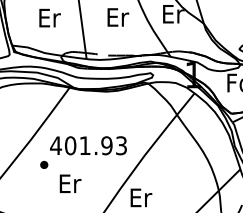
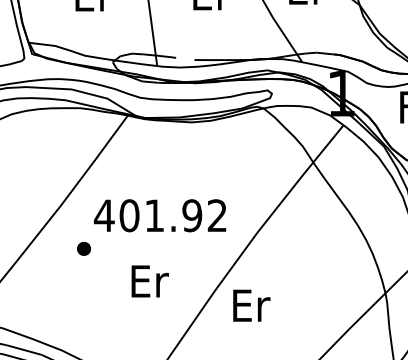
text: (121, 145) -> (217, 215), 401.93 -> 401.92
text: (70, 183) -> (150, 280), moved

